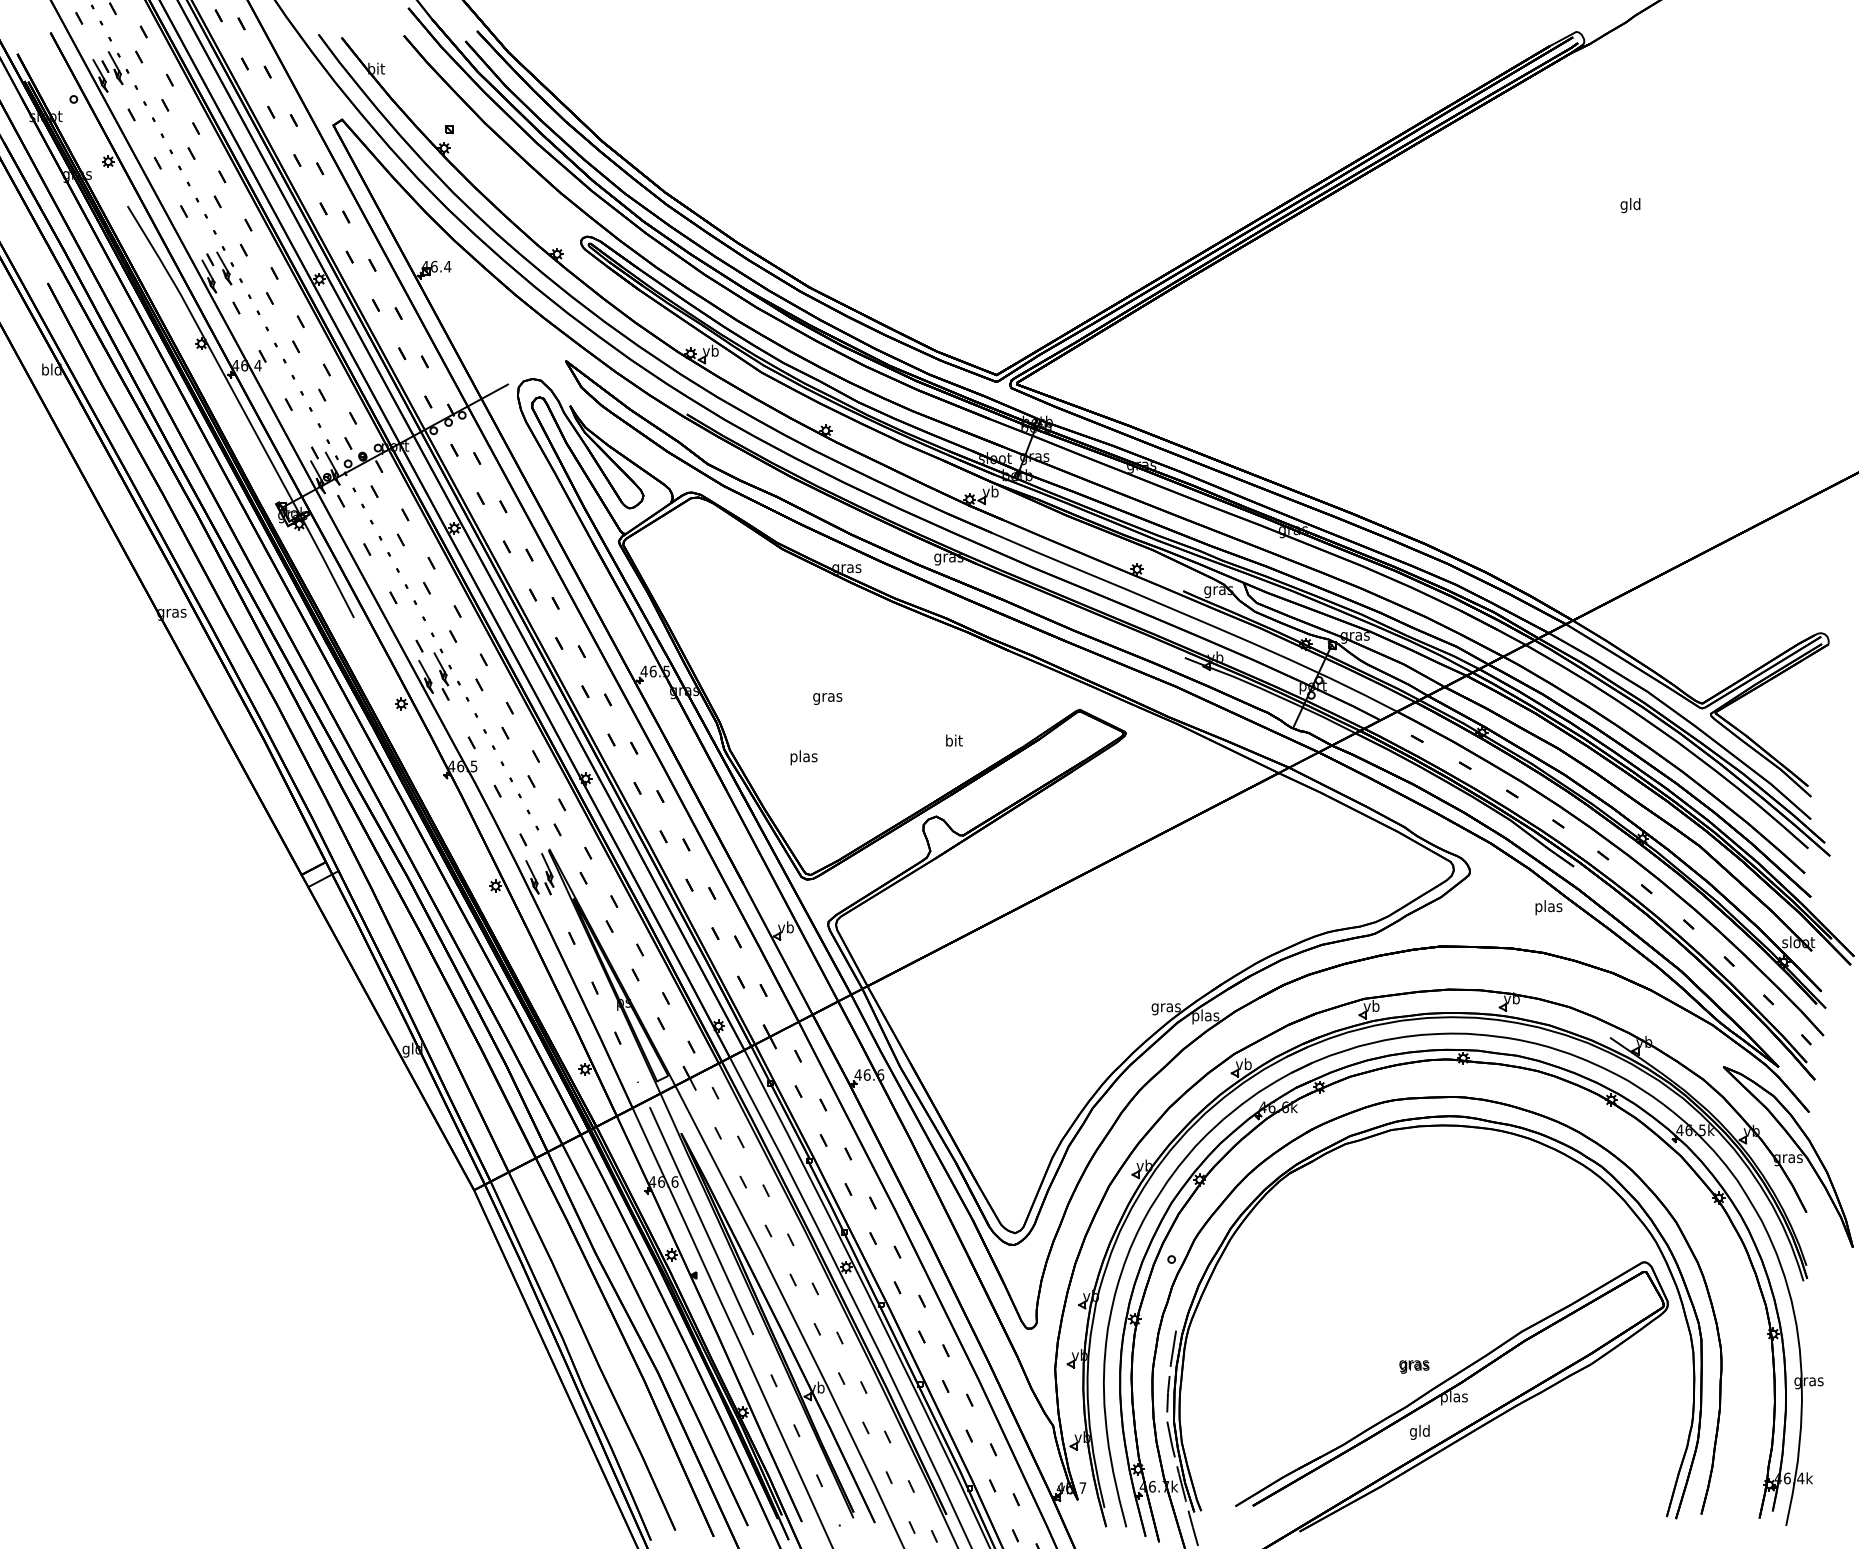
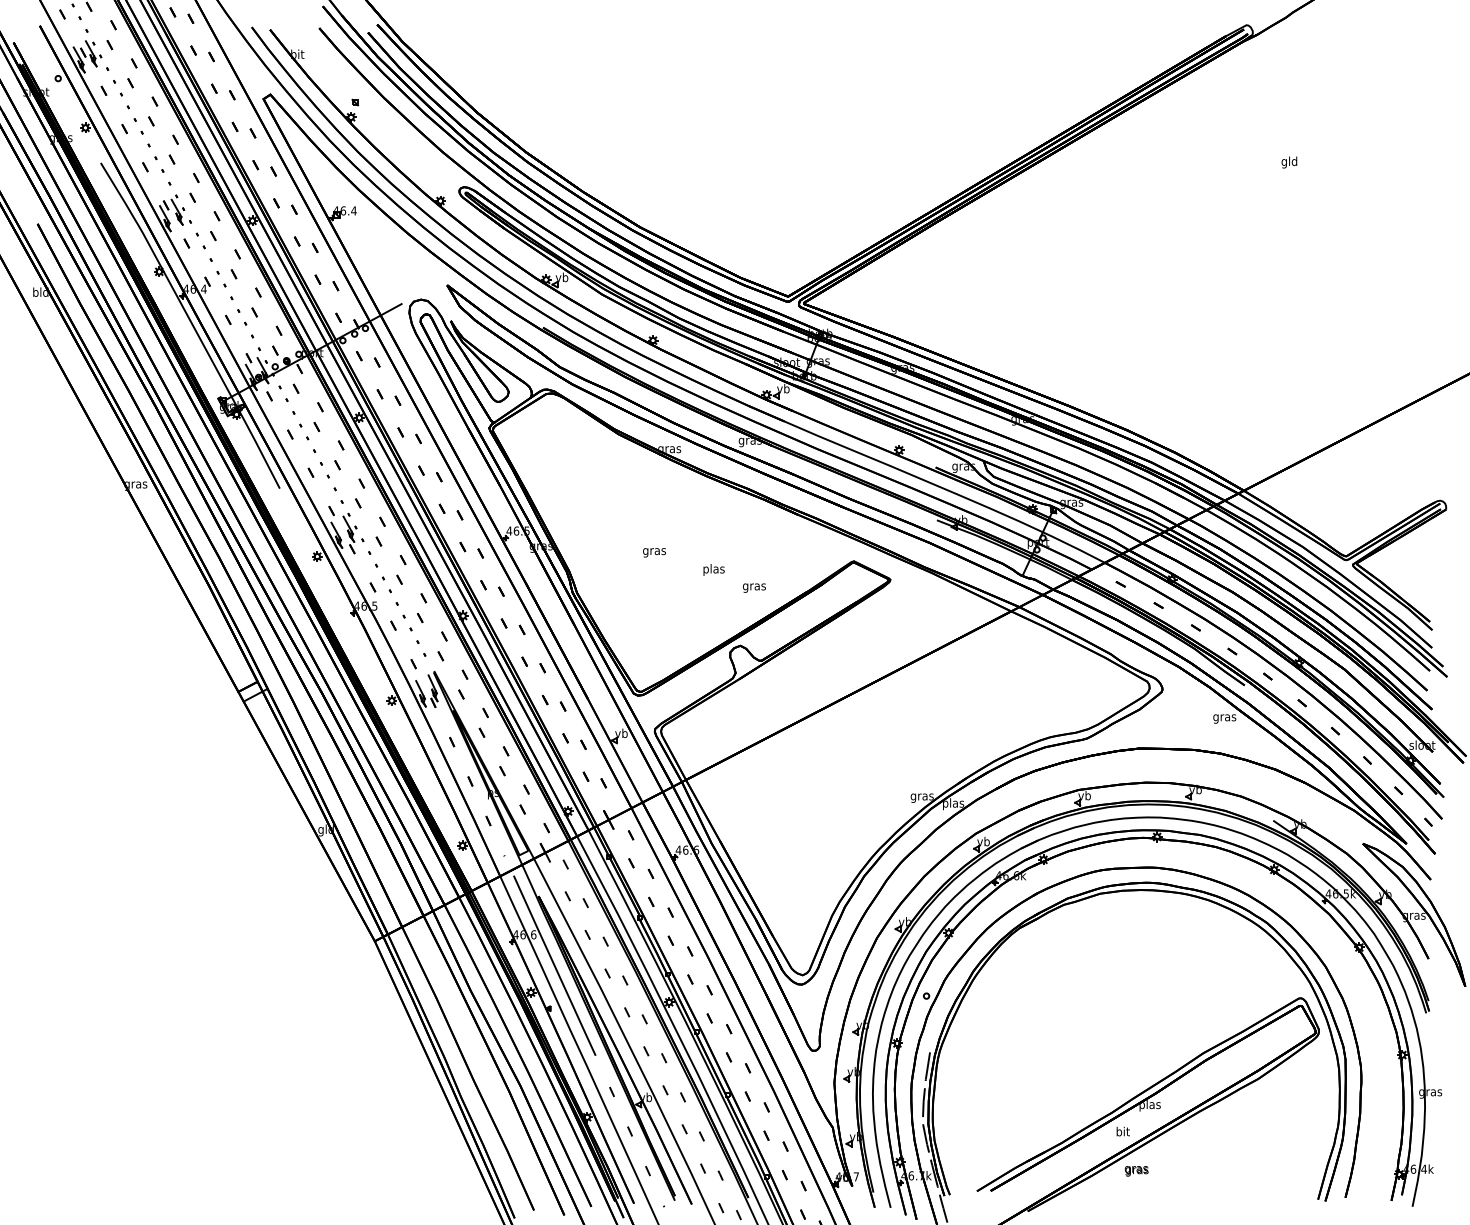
text: (953, 741) -> (753, 586), bit -> gras
text: (803, 757) -> (713, 569), moved
text: (1548, 907) -> (1224, 717), plas -> gras
text: (1414, 1366) -> (1136, 1170), moved
text: (1419, 1431) -> (1122, 1132), gld -> bit

